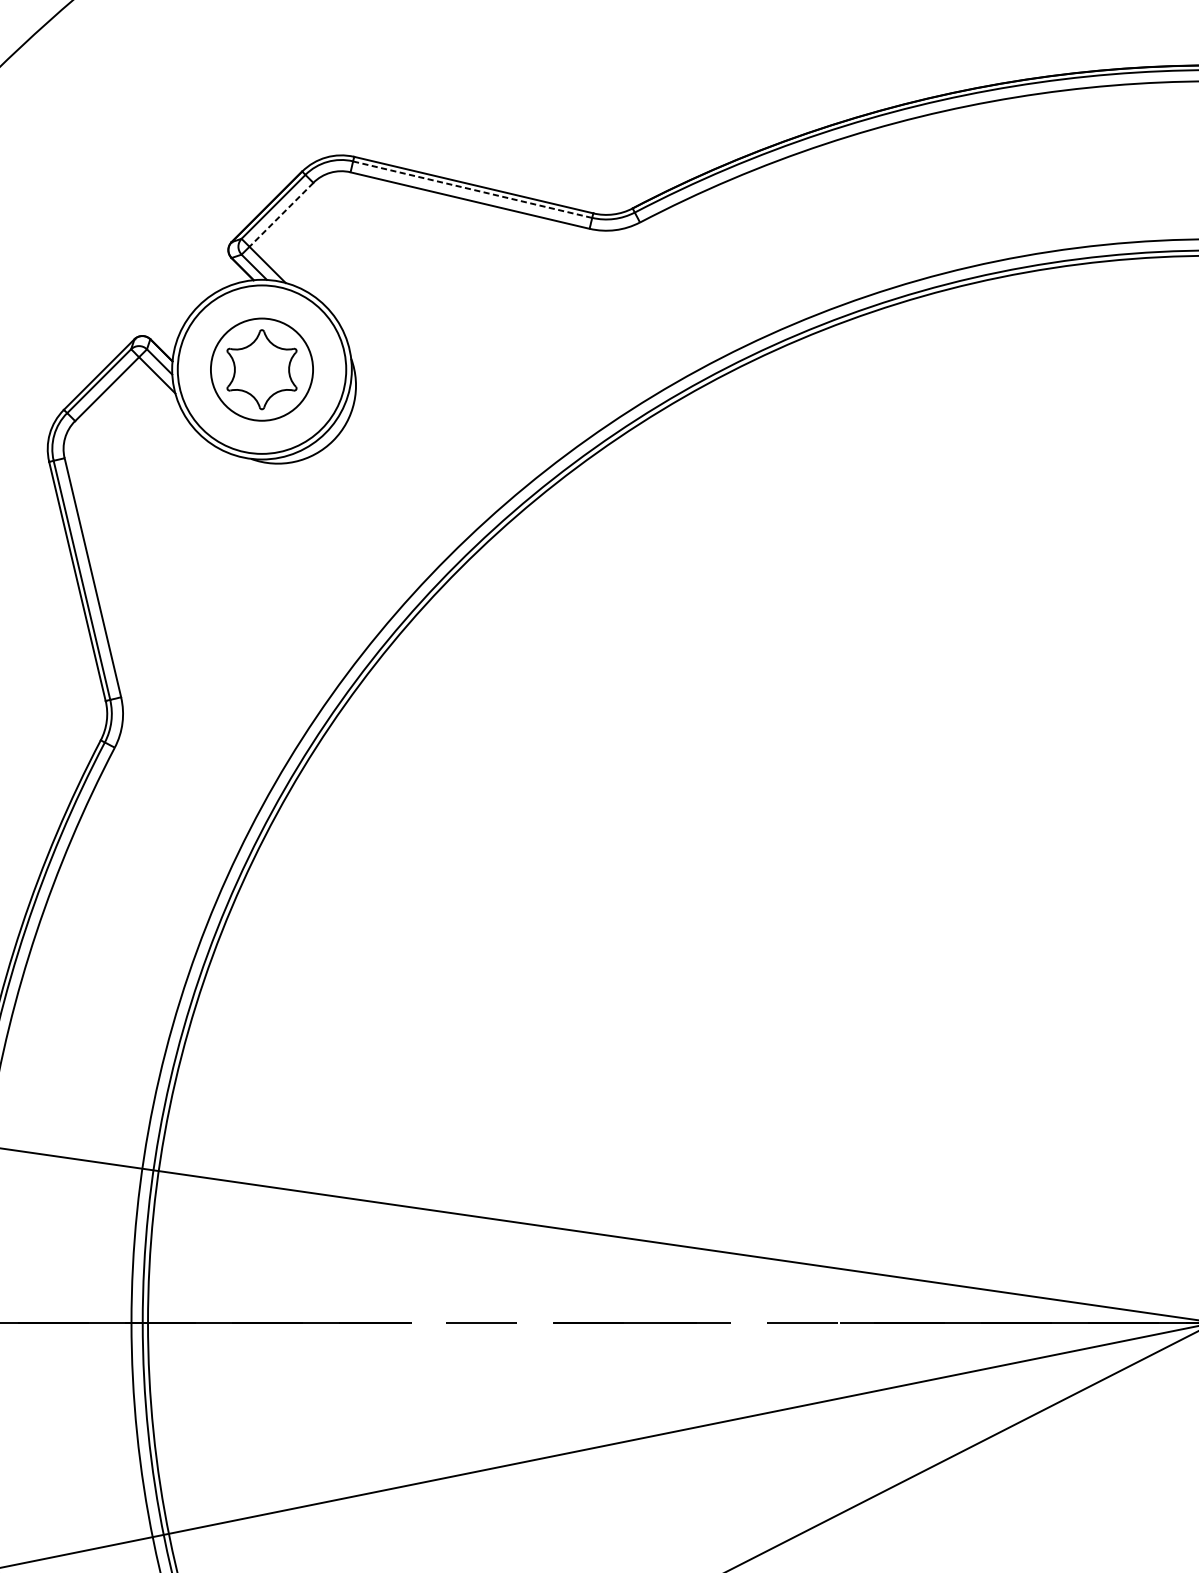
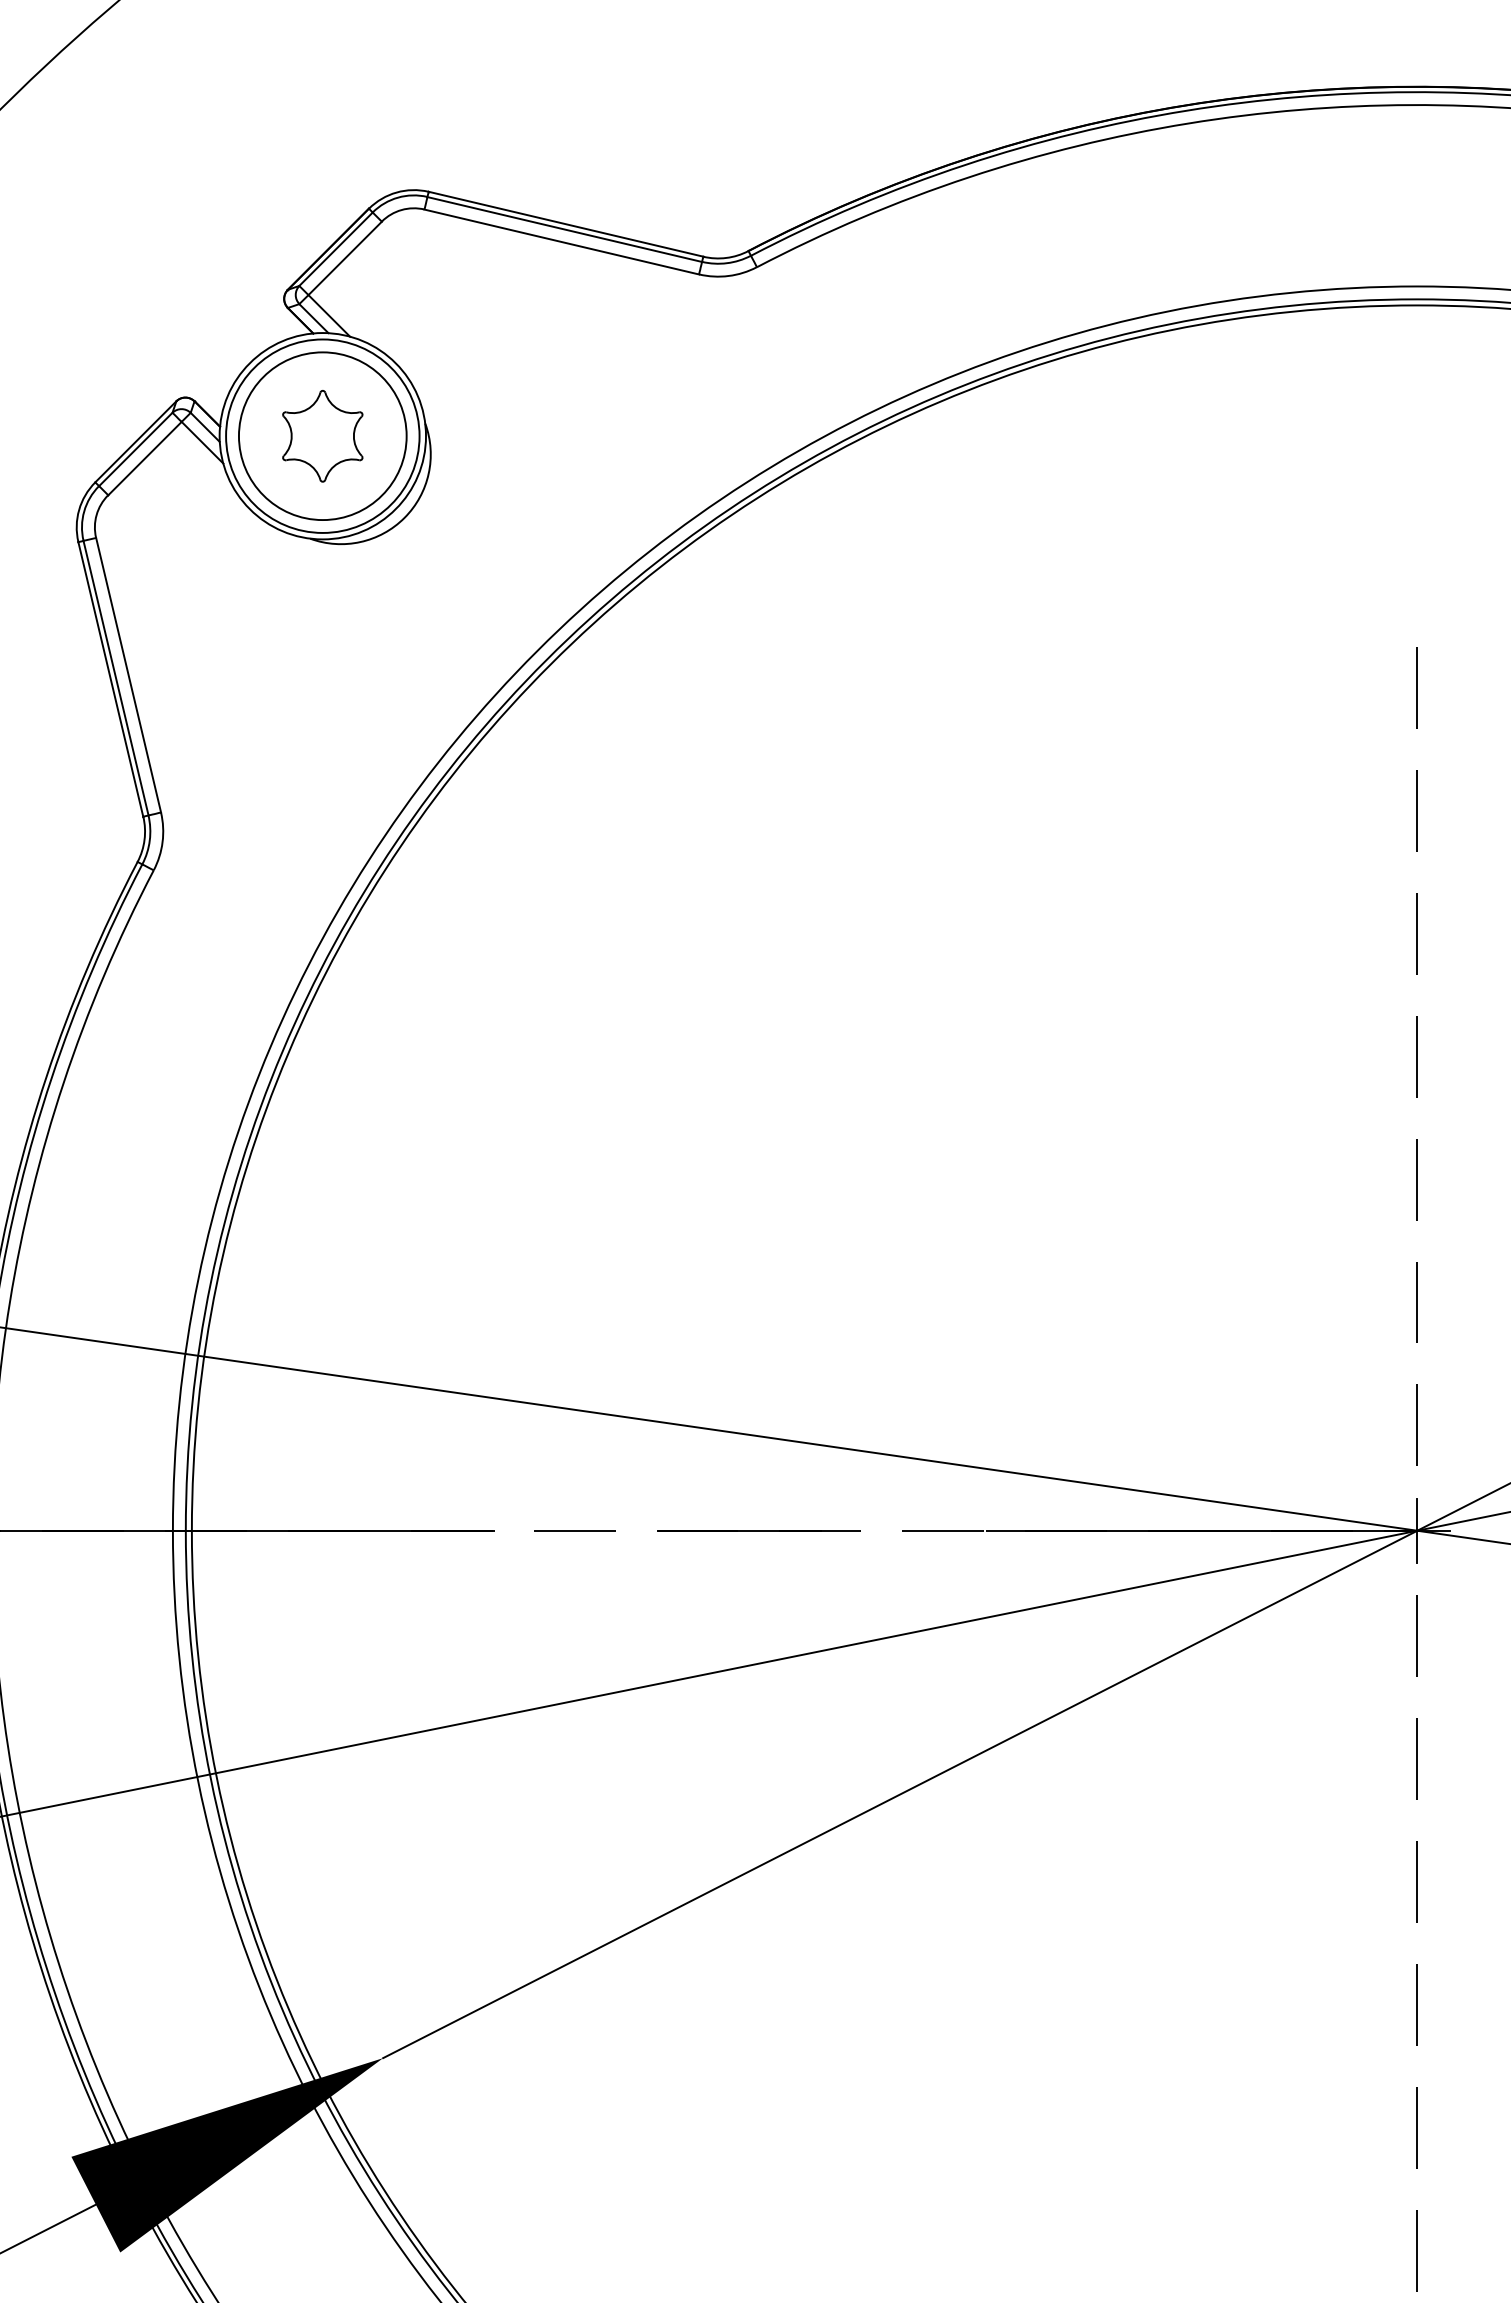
line: (473, 189) -> (565, 229), dashed -> solid
line: (281, 214) -> (345, 258), dashed -> solid
circle: (261, 369) -> (322, 436), size x1.43

